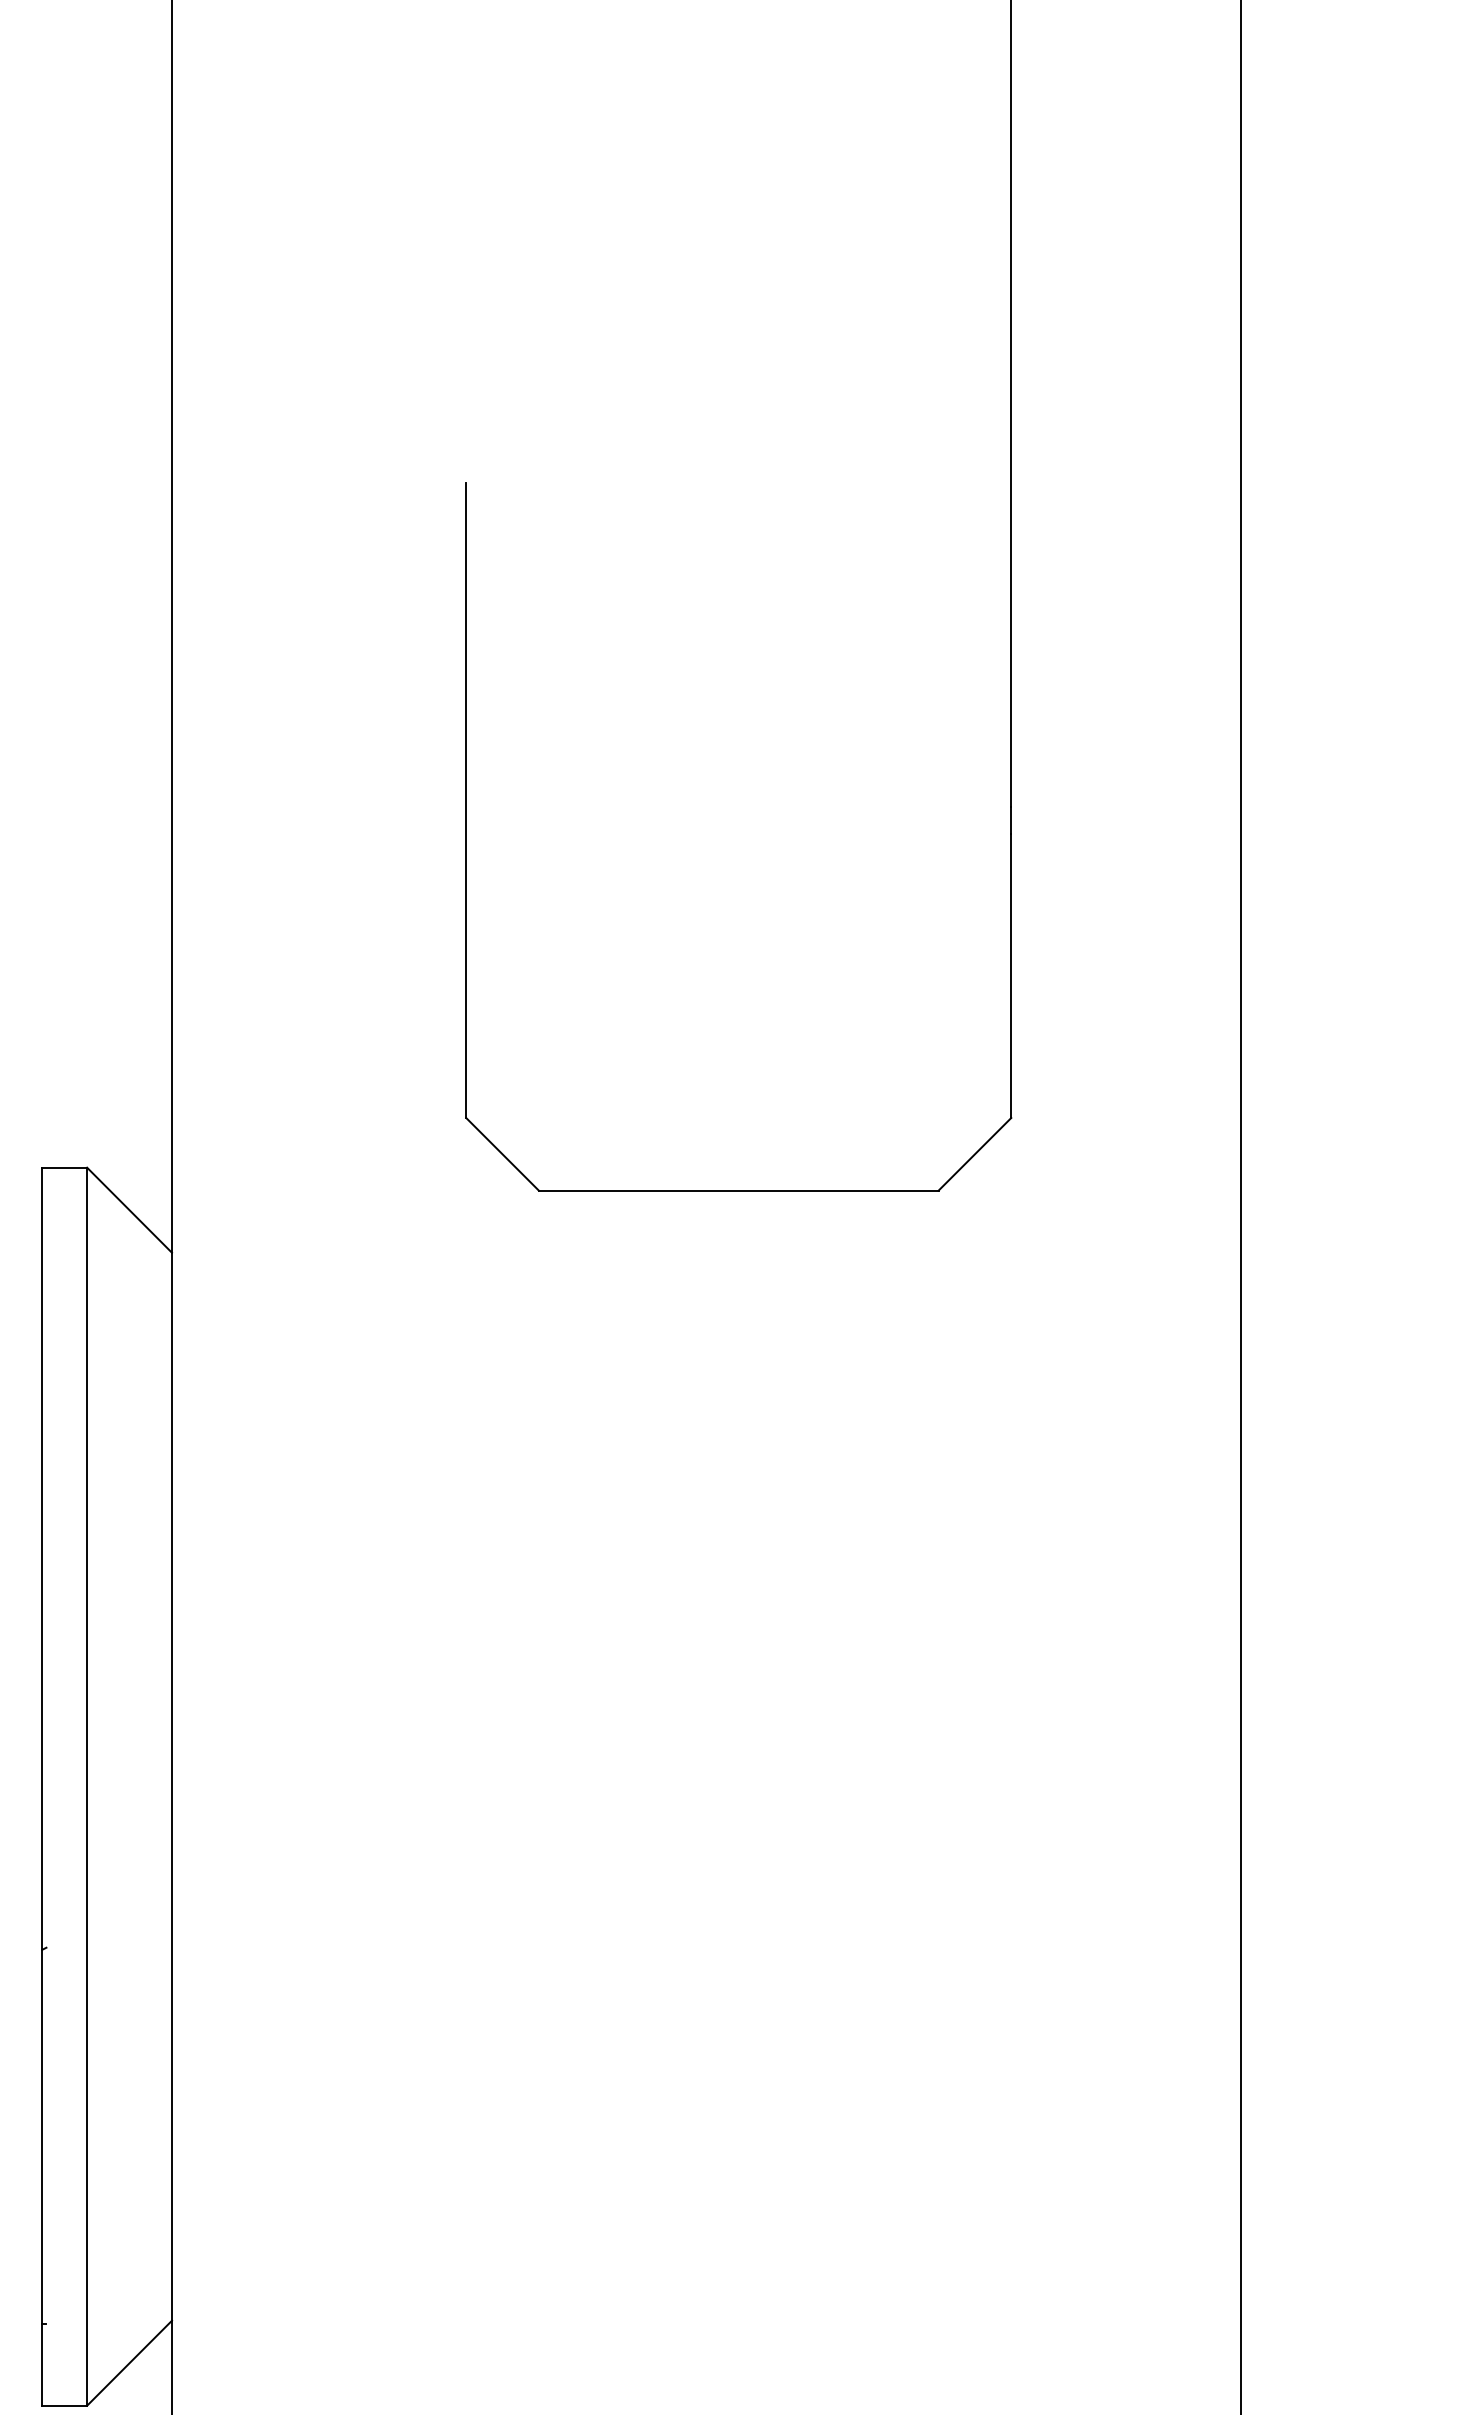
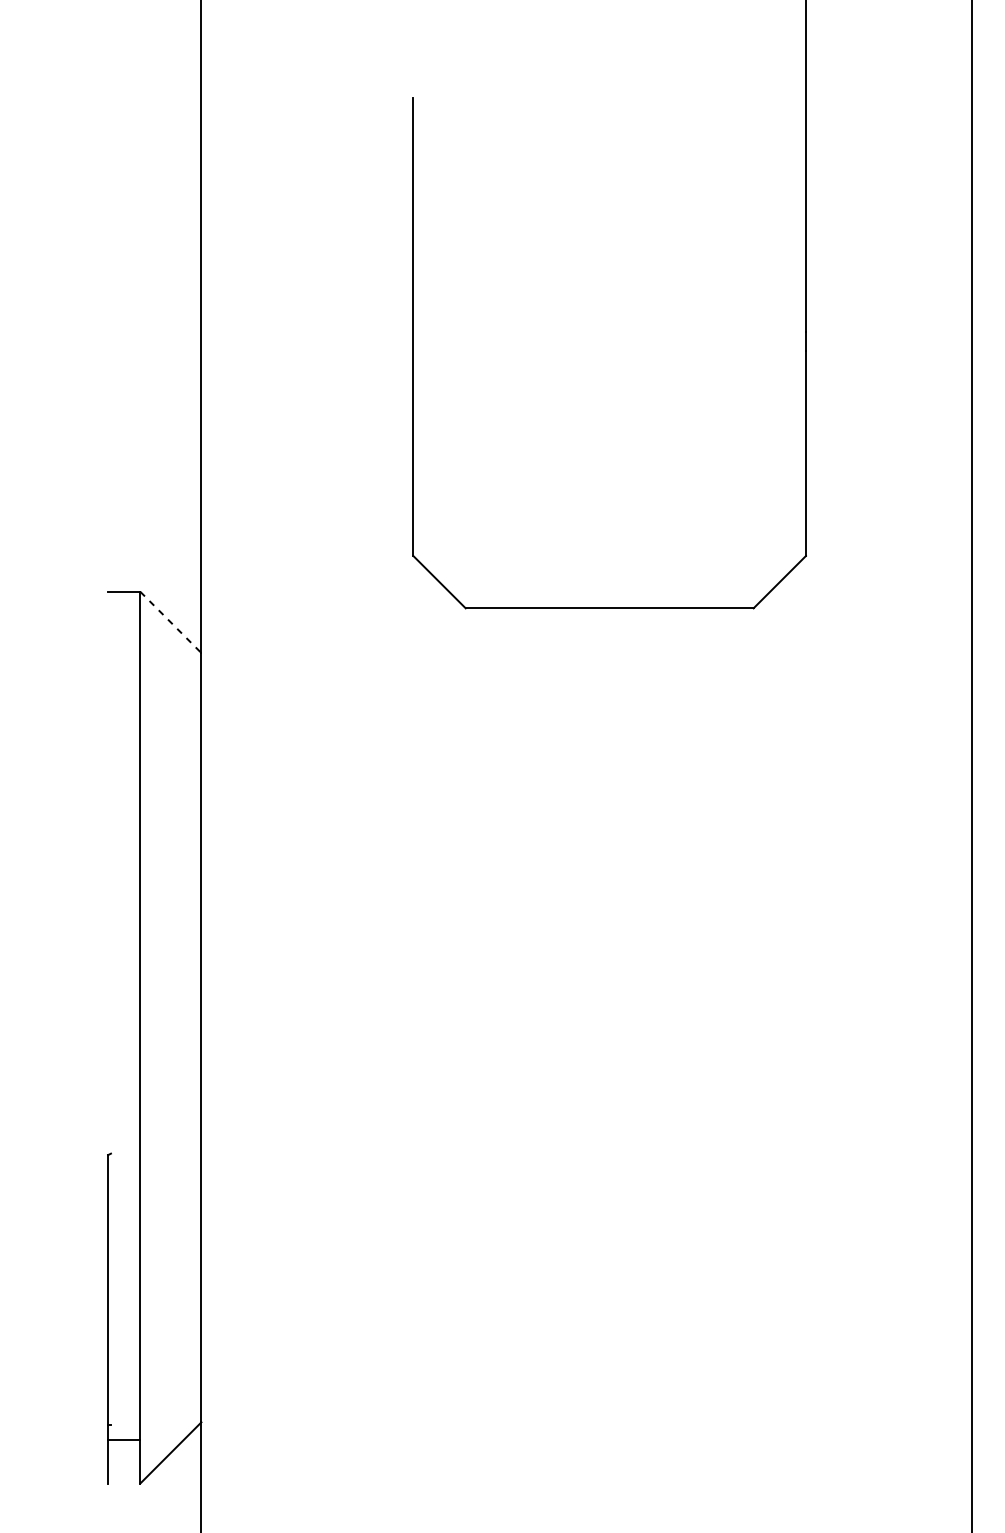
line: (129, 1210) -> (170, 622), solid -> dashed
line: (42, 1558) -> (108, 873), removed
line: (64, 2405) -> (124, 1440), moved

